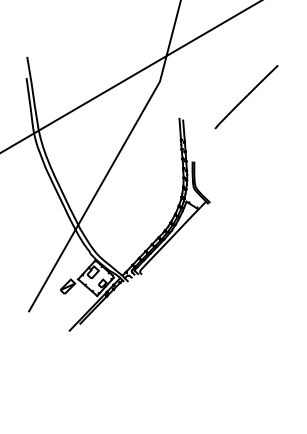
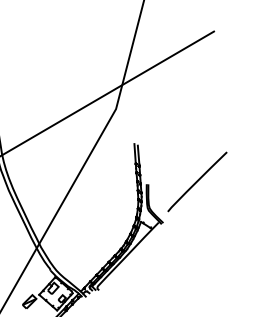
line: (246, 97) -> (197, 182), moved

